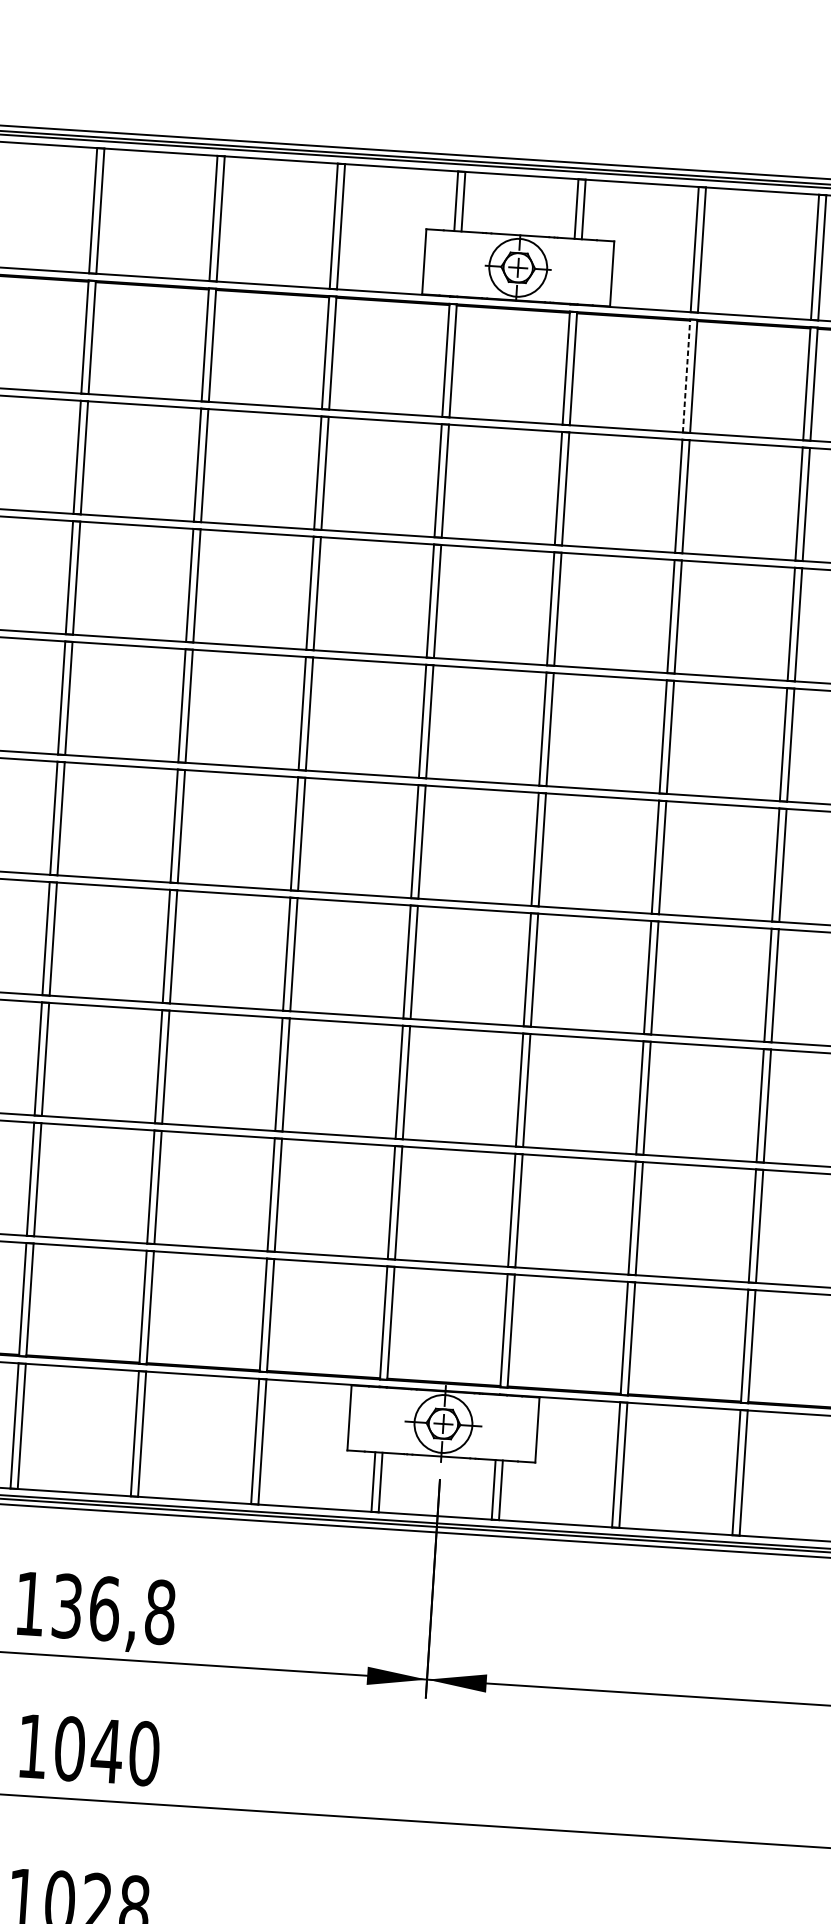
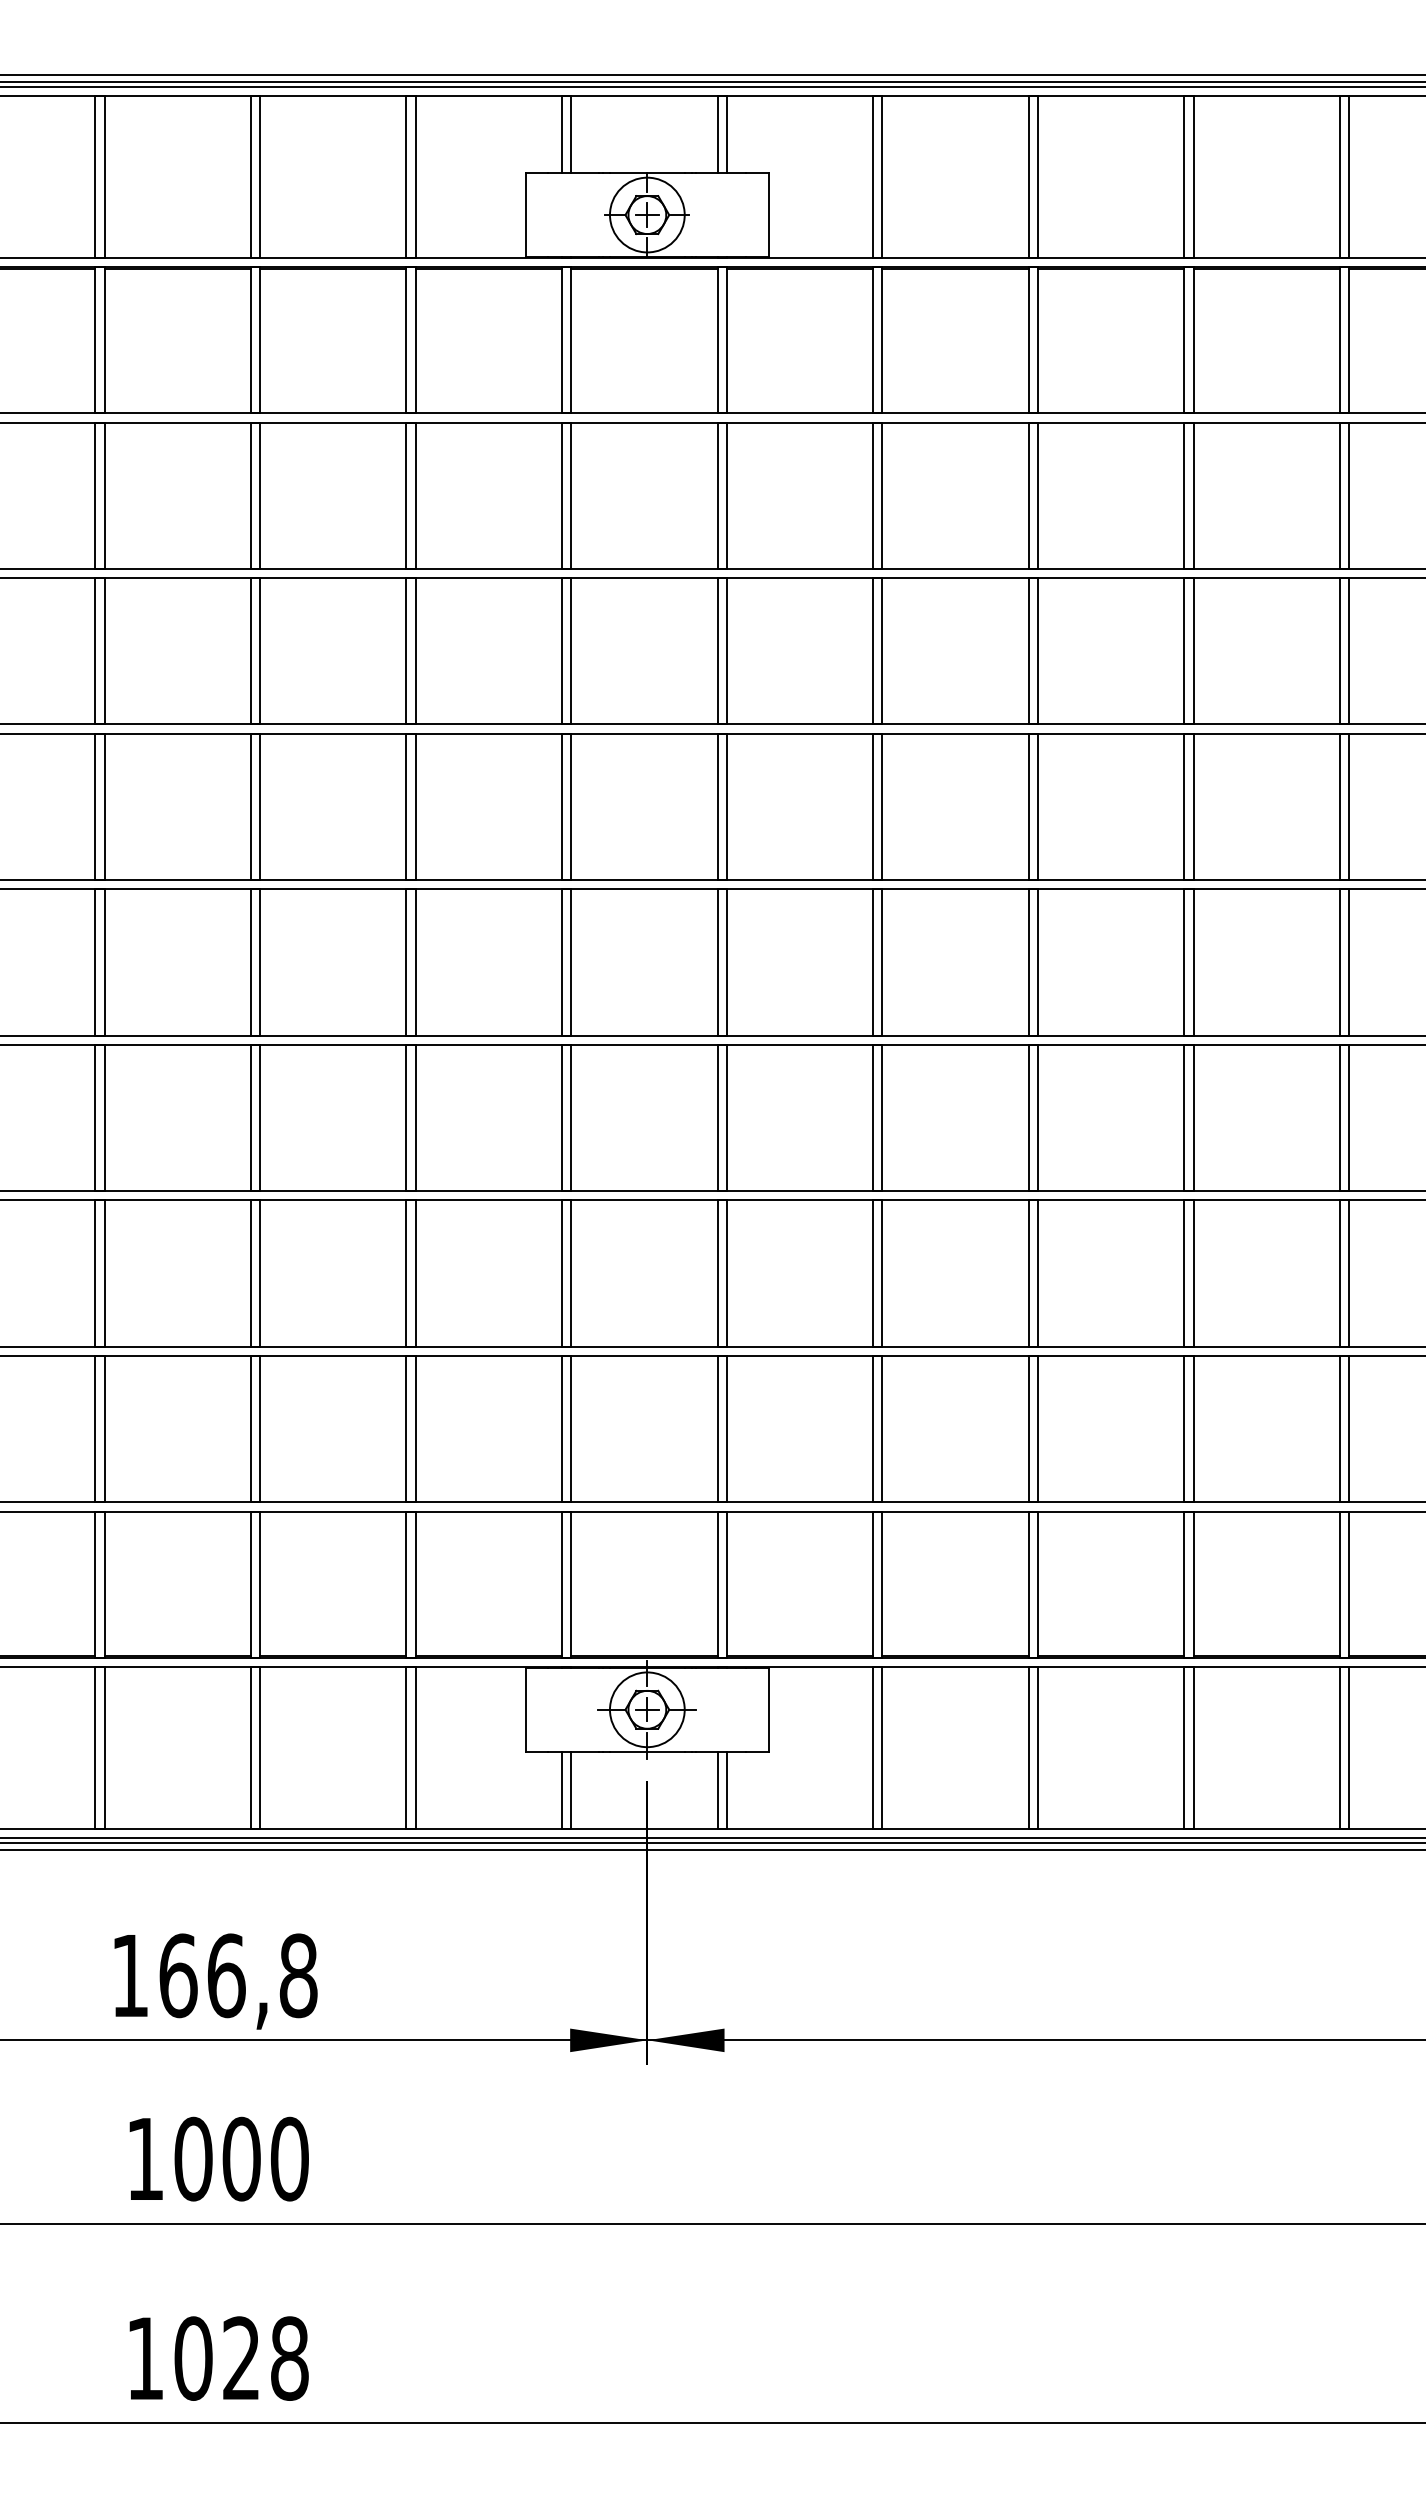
line: (686, 375) -> (873, 339), dashed -> solid
text: (67, 1606) -> (178, 1975), 136,8 -> 166,8
text: (107, 1750) -> (241, 2158), 1040 -> 1000

